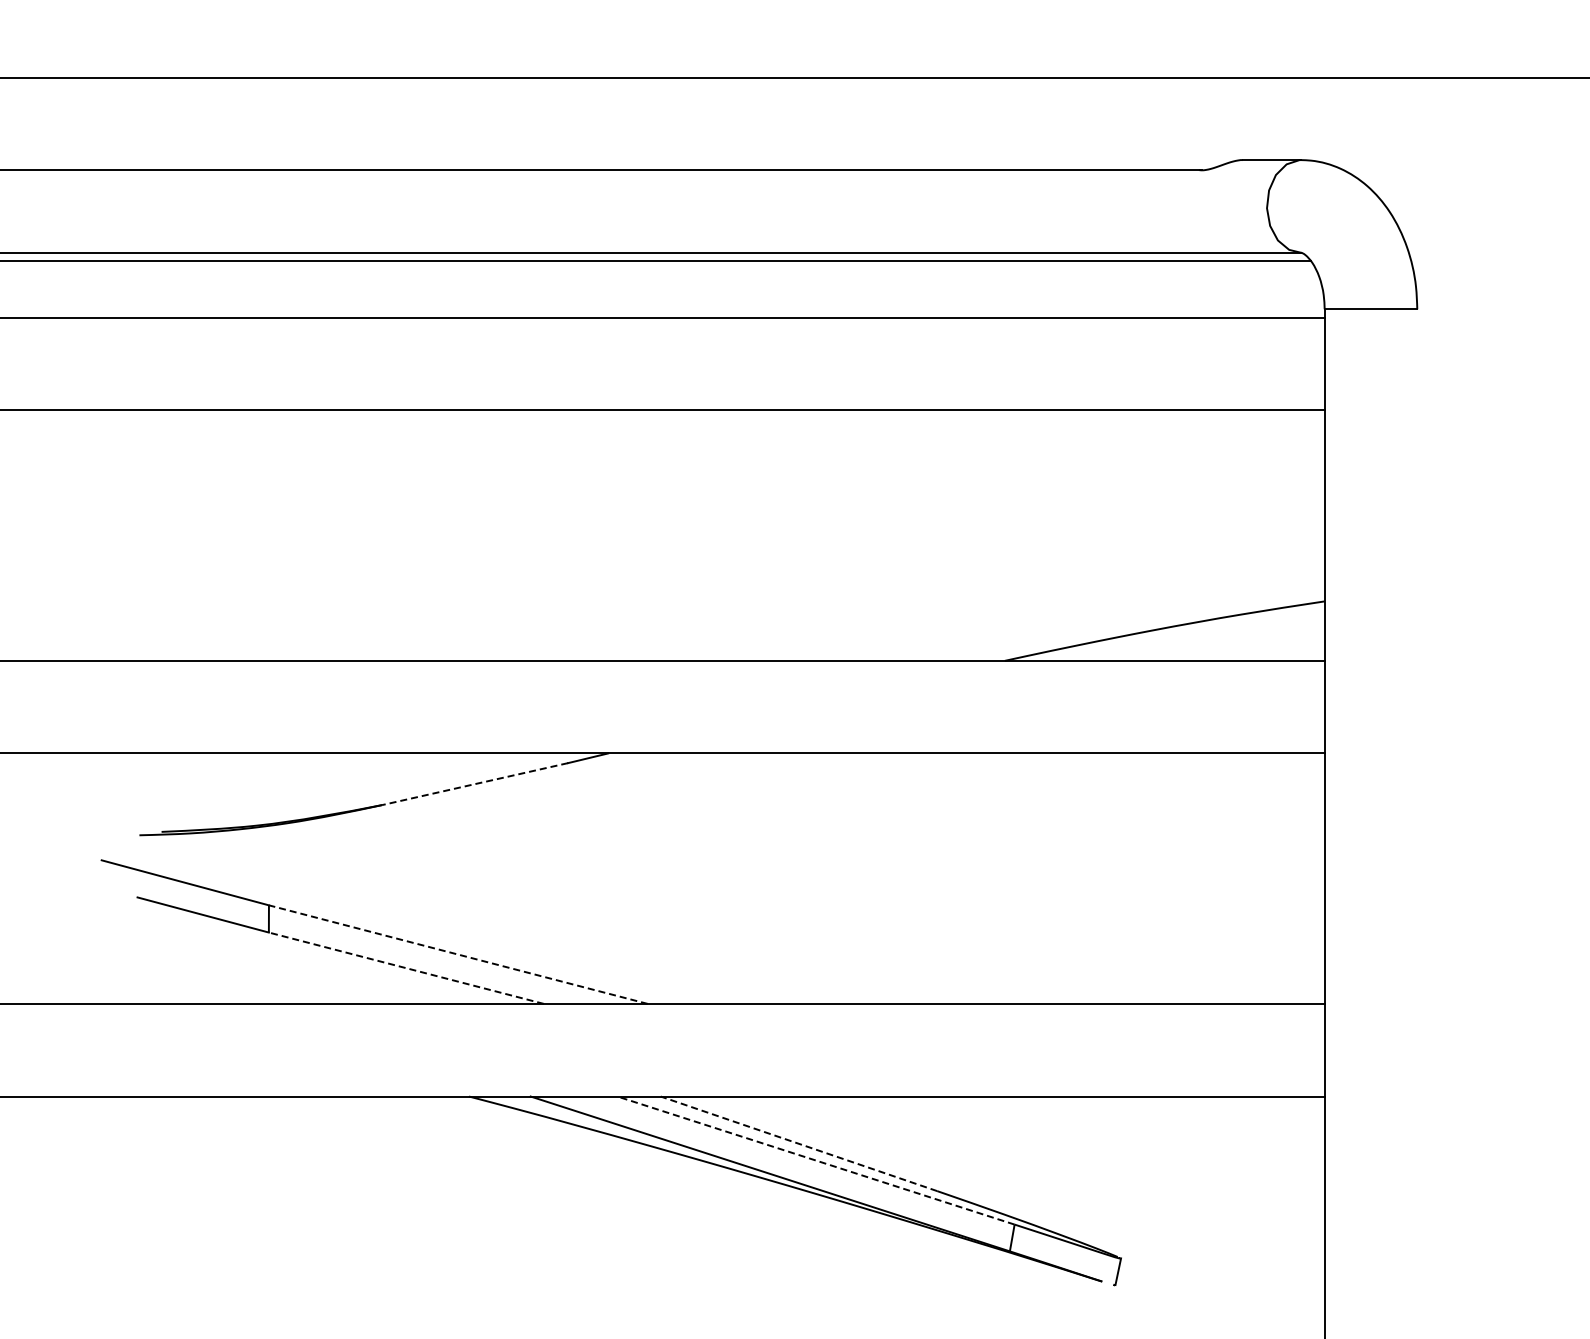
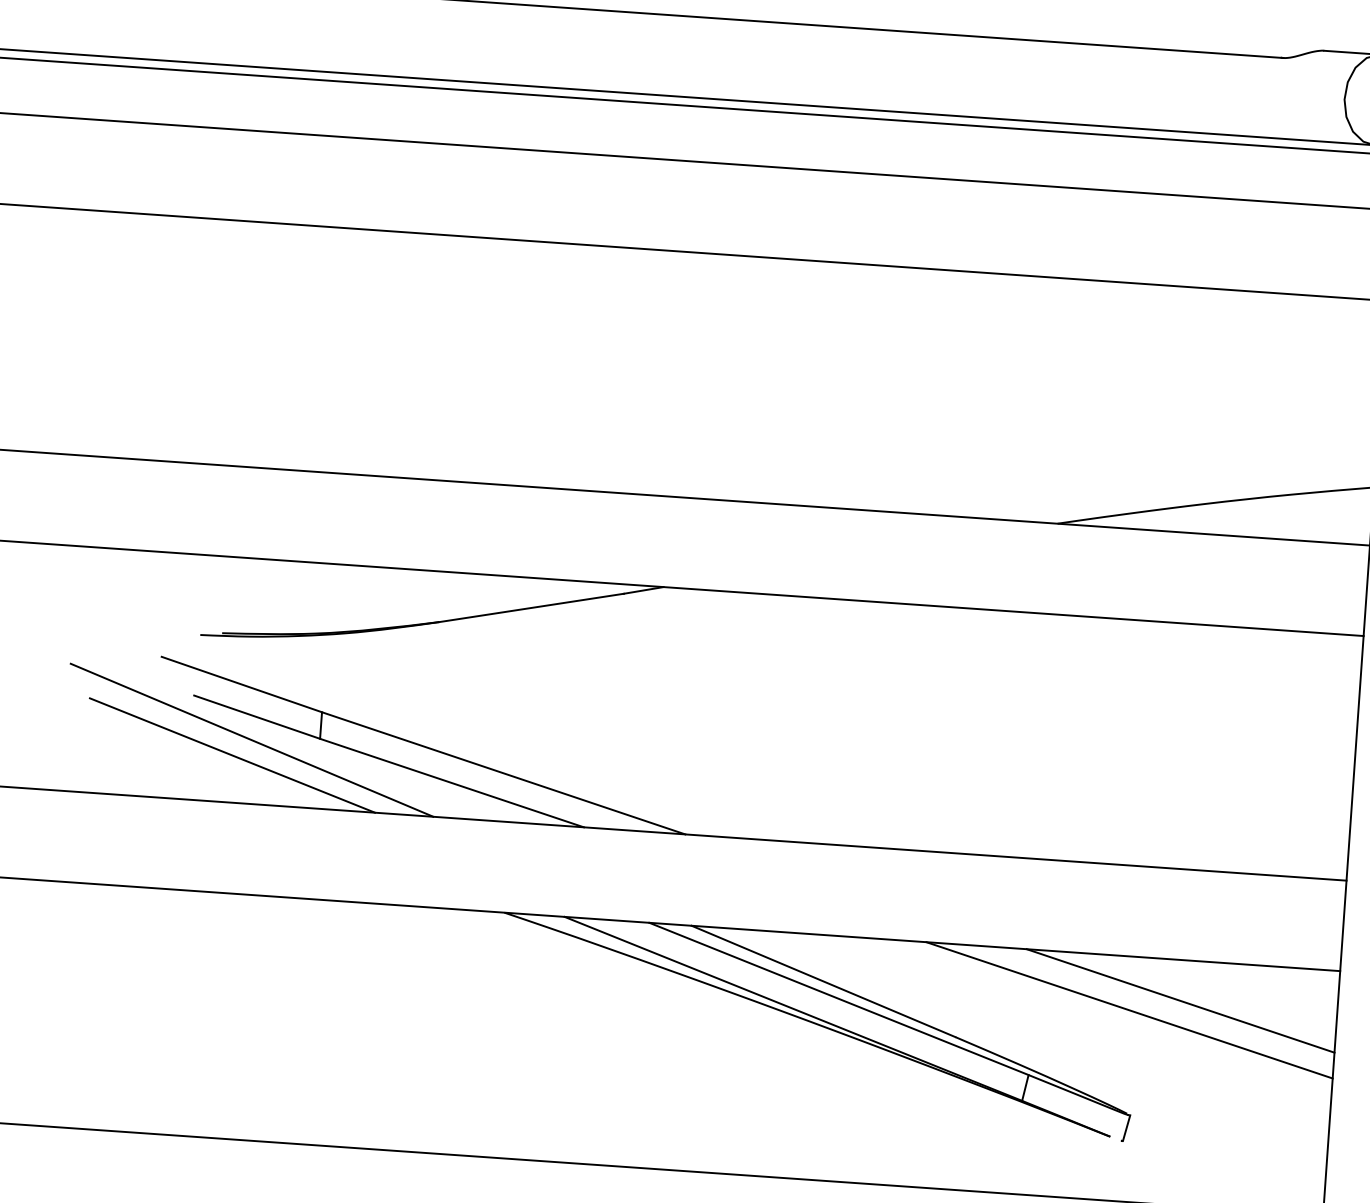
line: (474, 784) -> (531, 608), dashed -> solid
line: (199, 938) -> (251, 739), added
line: (458, 954) -> (503, 773), dashed -> solid
line: (180, 955) -> (232, 755), added
line: (405, 968) -> (451, 783), dashed -> solid
line: (1163, 1138) -> (1179, 1001), added
line: (798, 1143) -> (823, 981), dashed -> solid
line: (1112, 1151) -> (1129, 1010), added
line: (816, 1160) -> (839, 998), dashed -> solid

